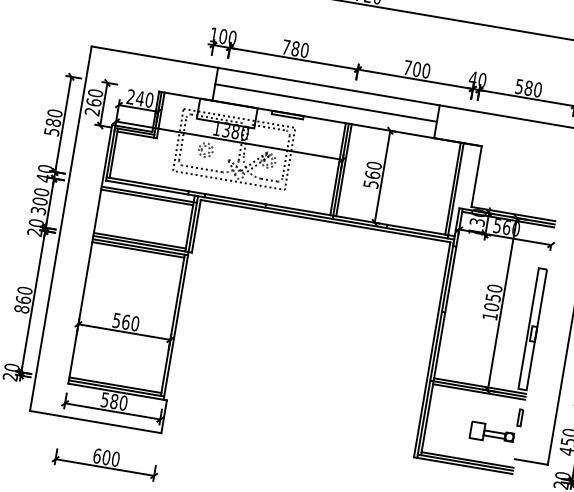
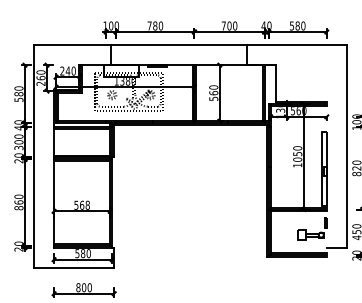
line: (325, 103) -> (178, 55), removed
text: (134, 323) -> (87, 205), 560 -> 568
text: (97, 455) -> (78, 287), 600 -> 800

